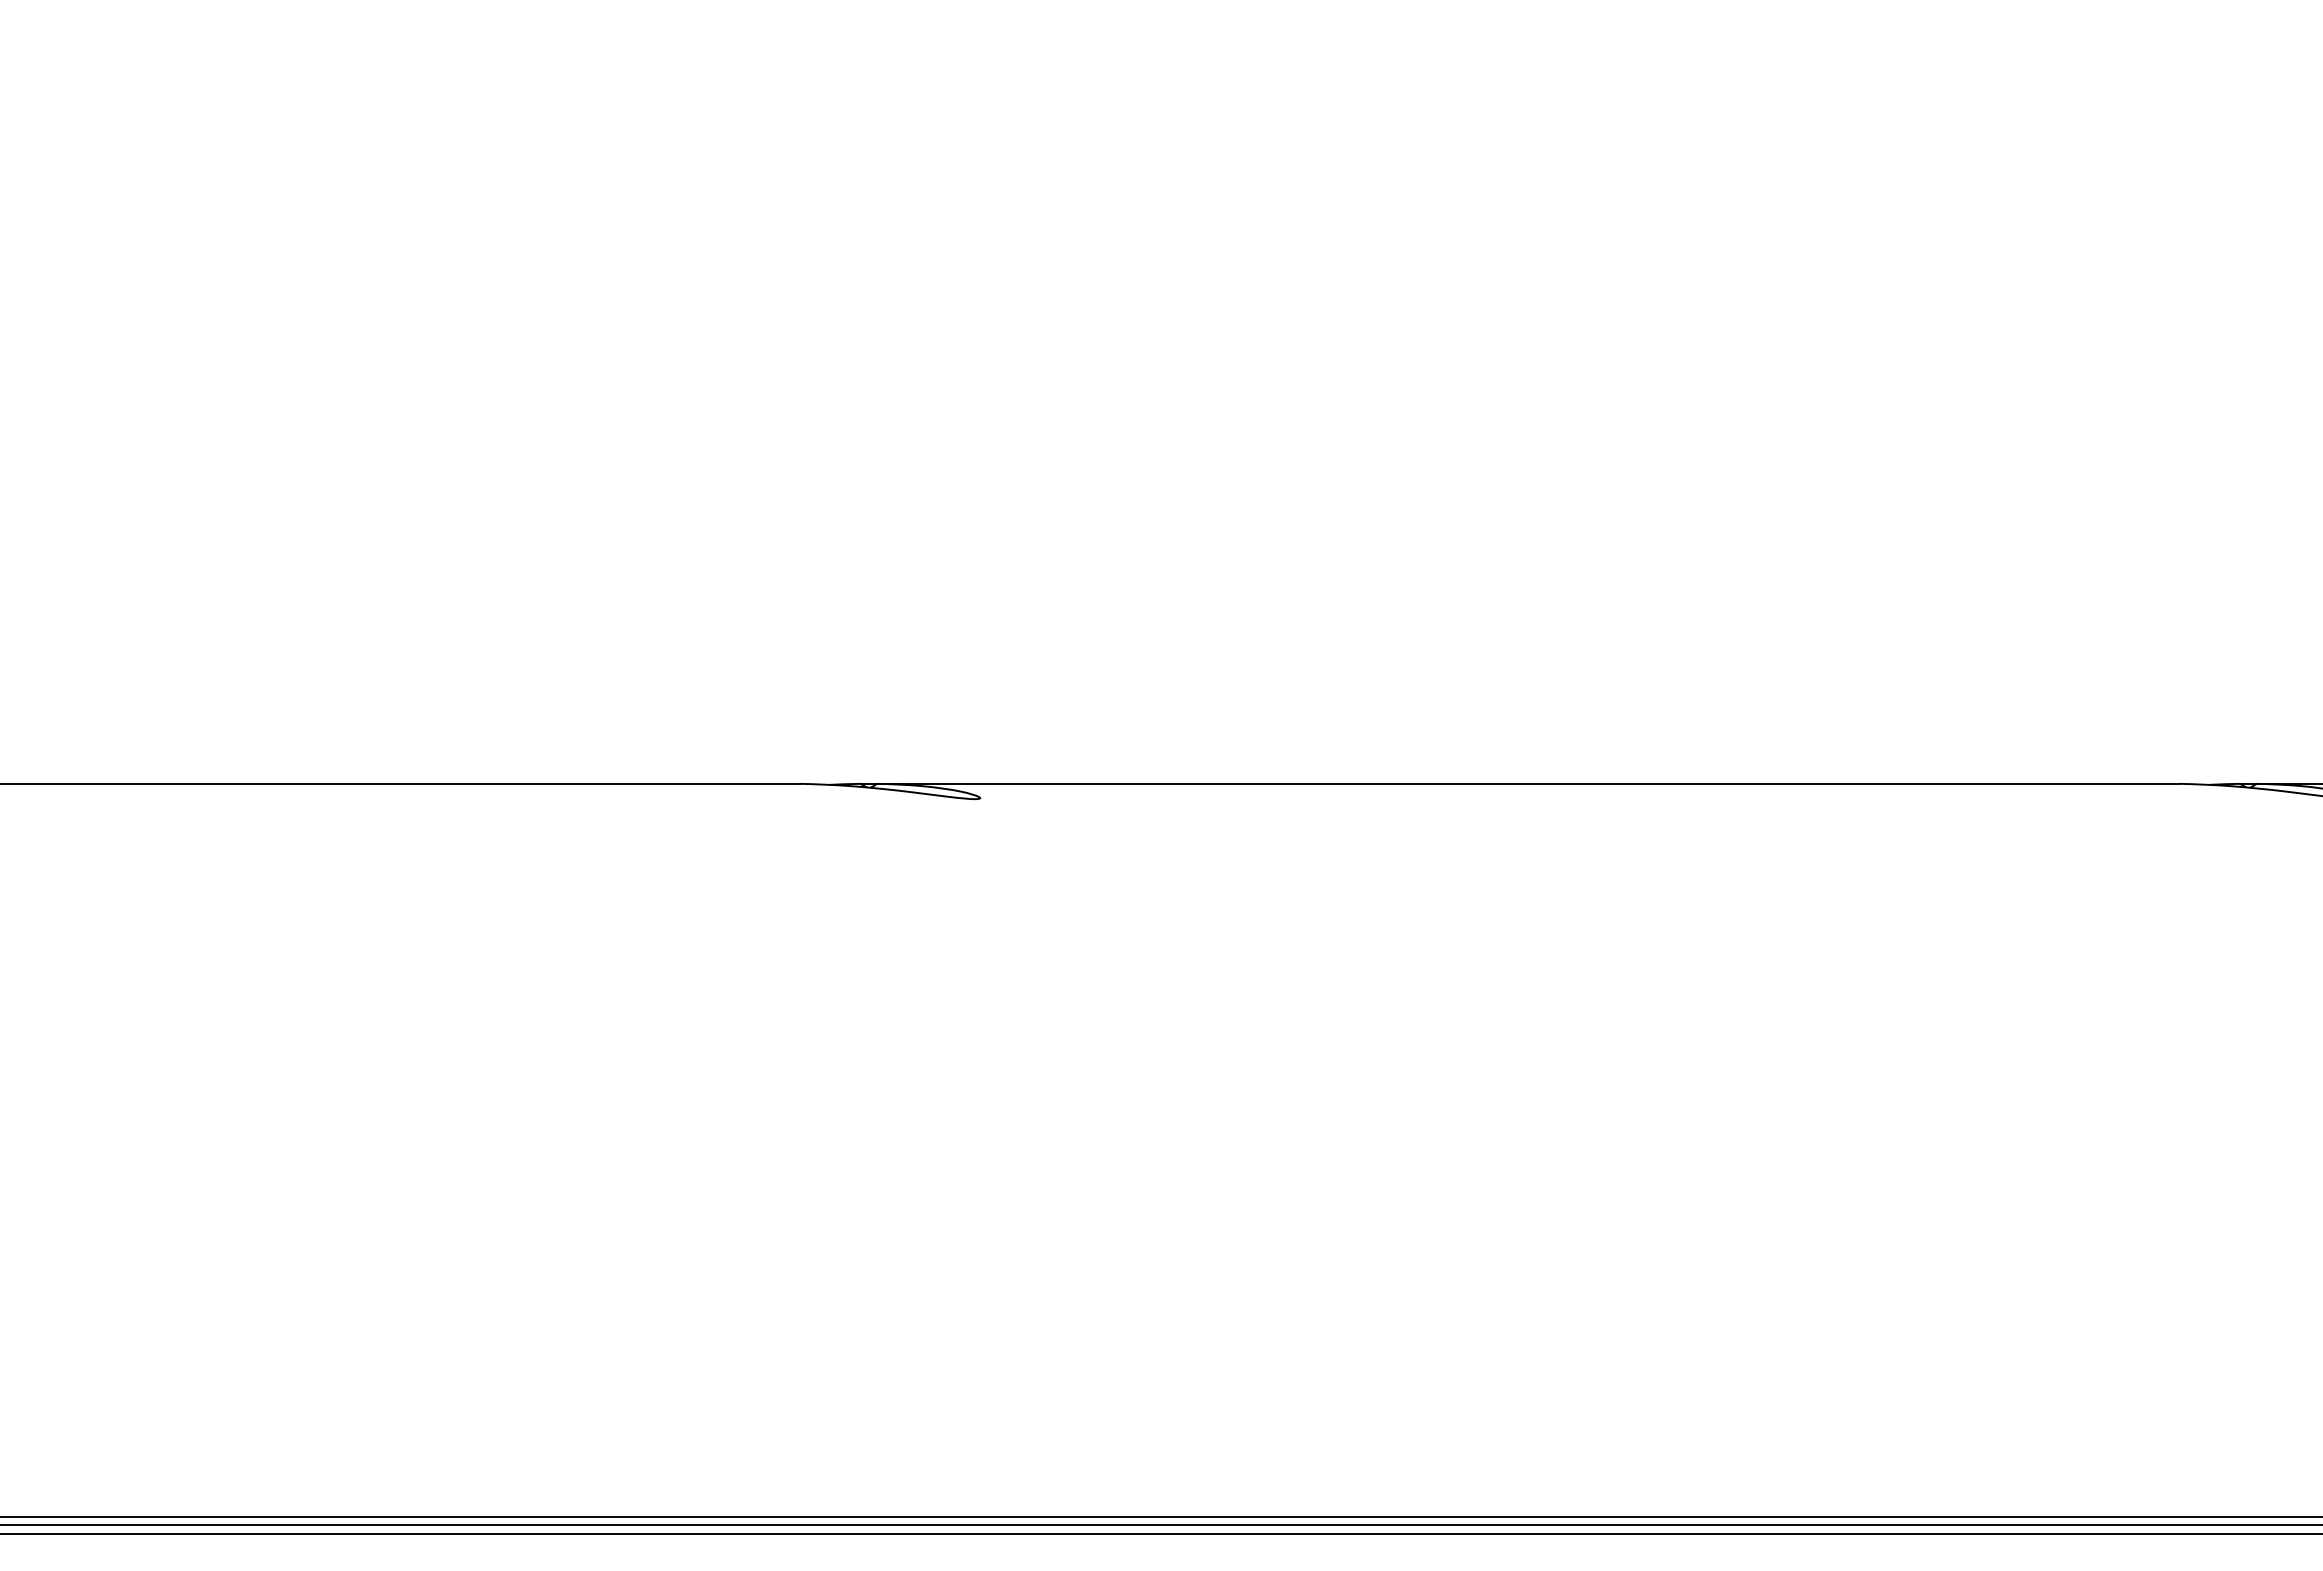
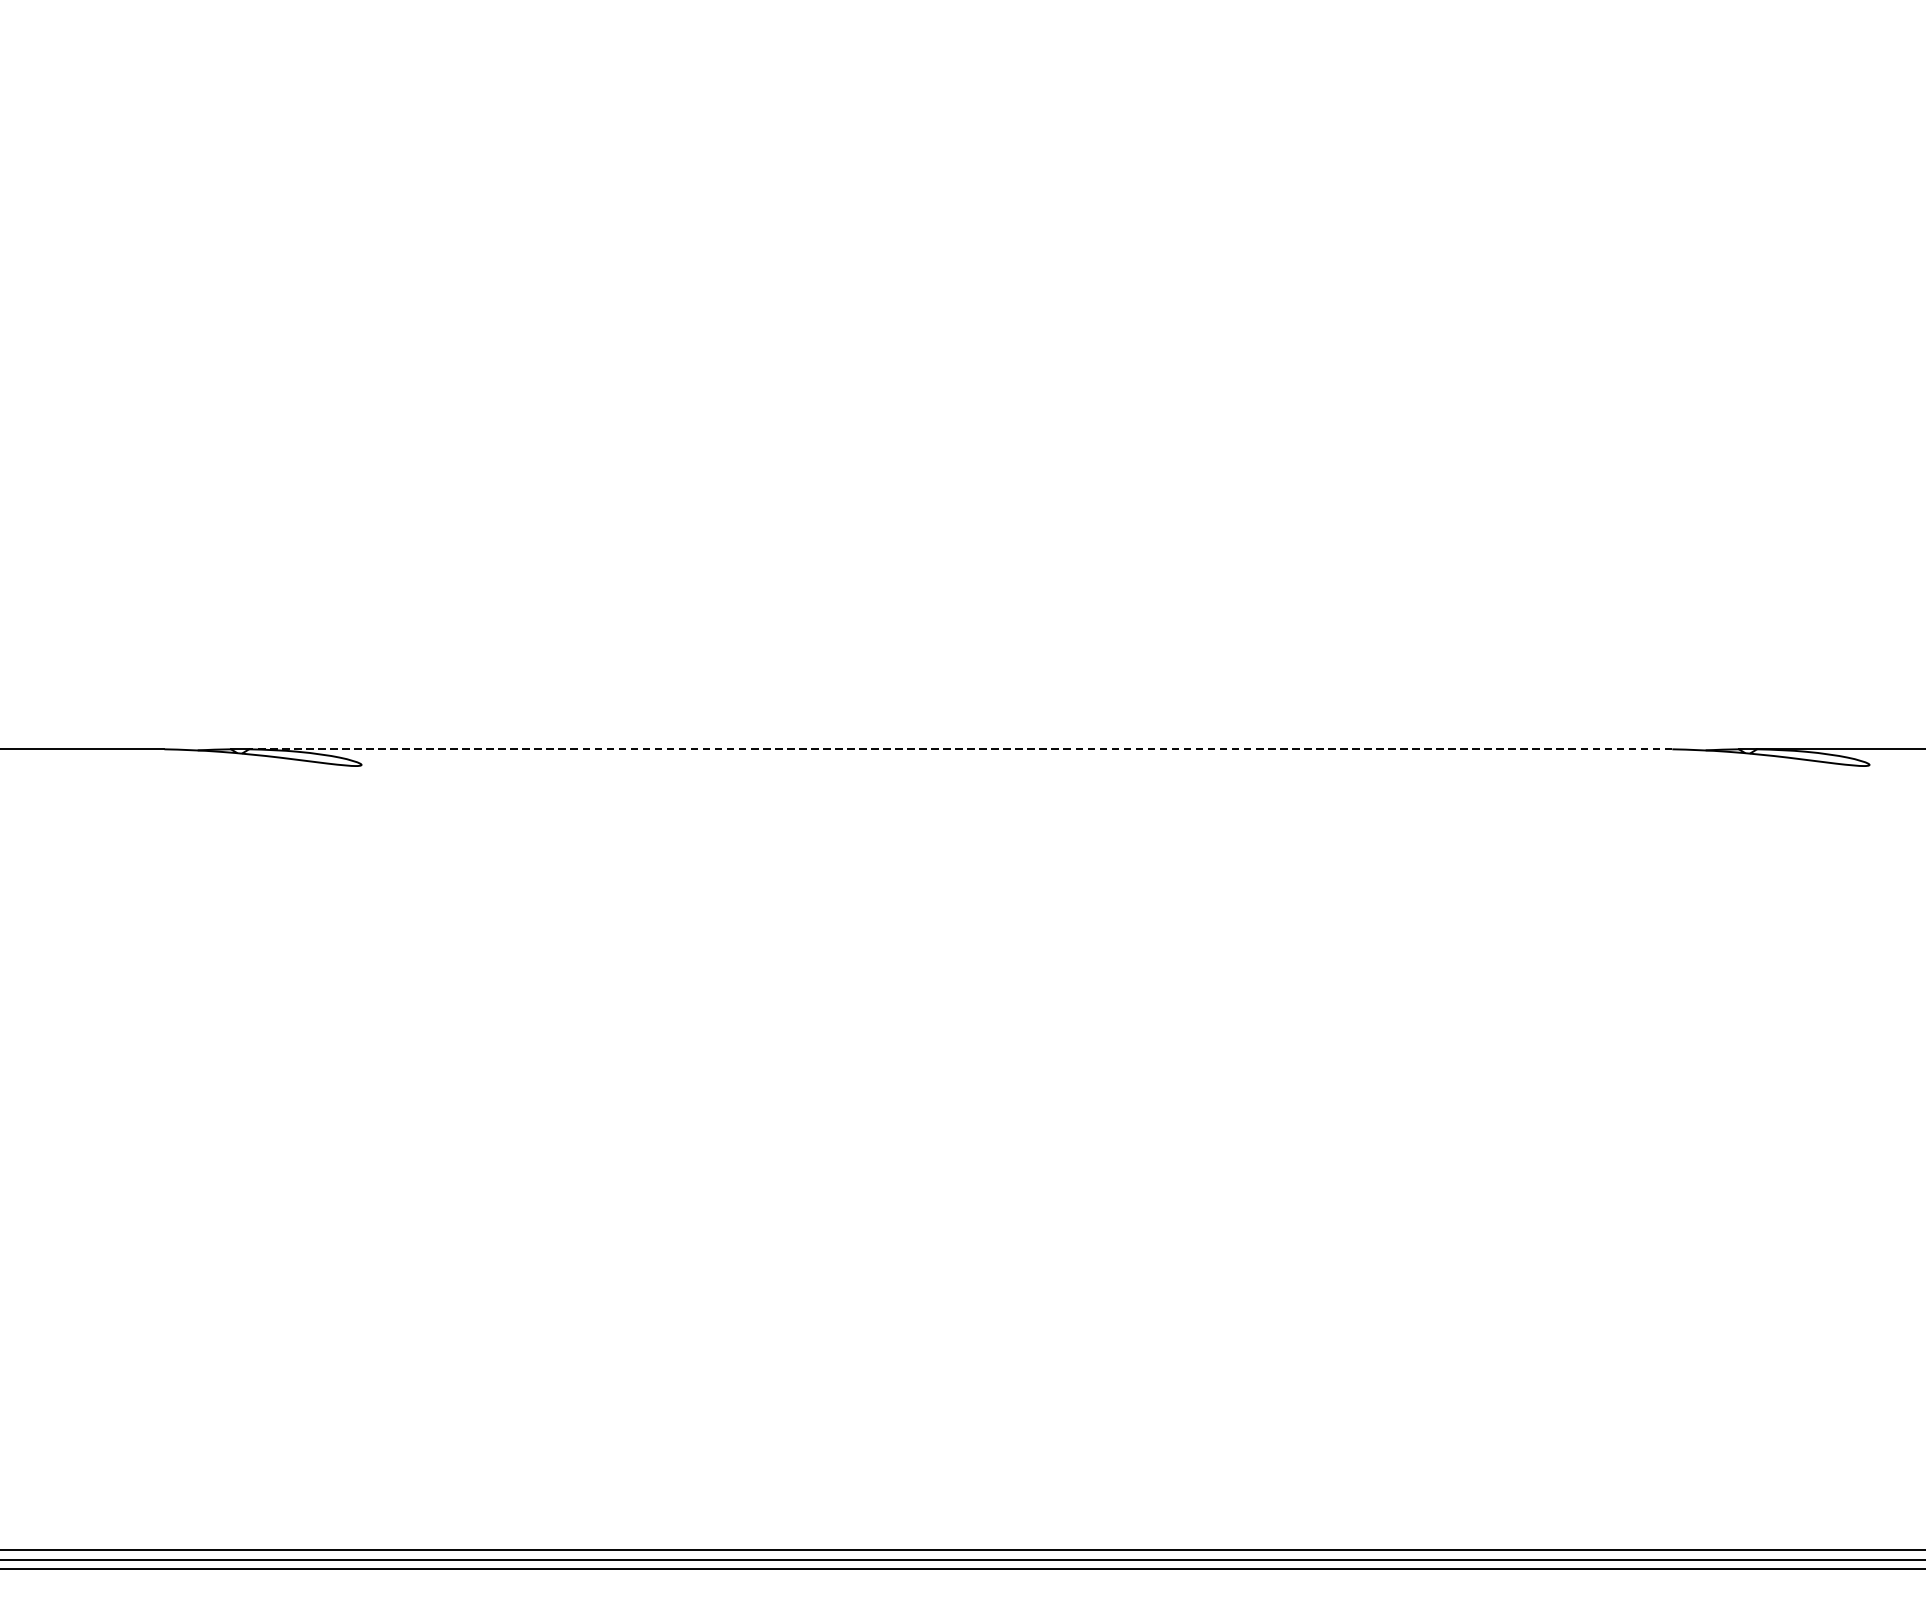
line: (1527, 783) -> (959, 748), solid -> dashed

